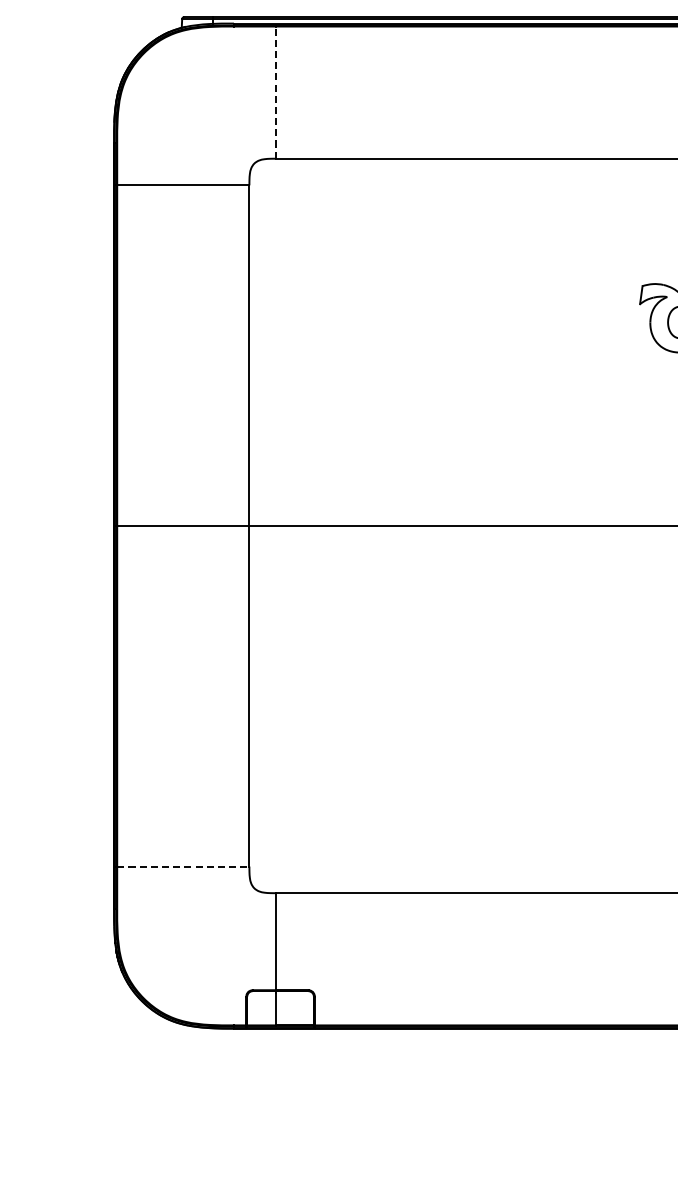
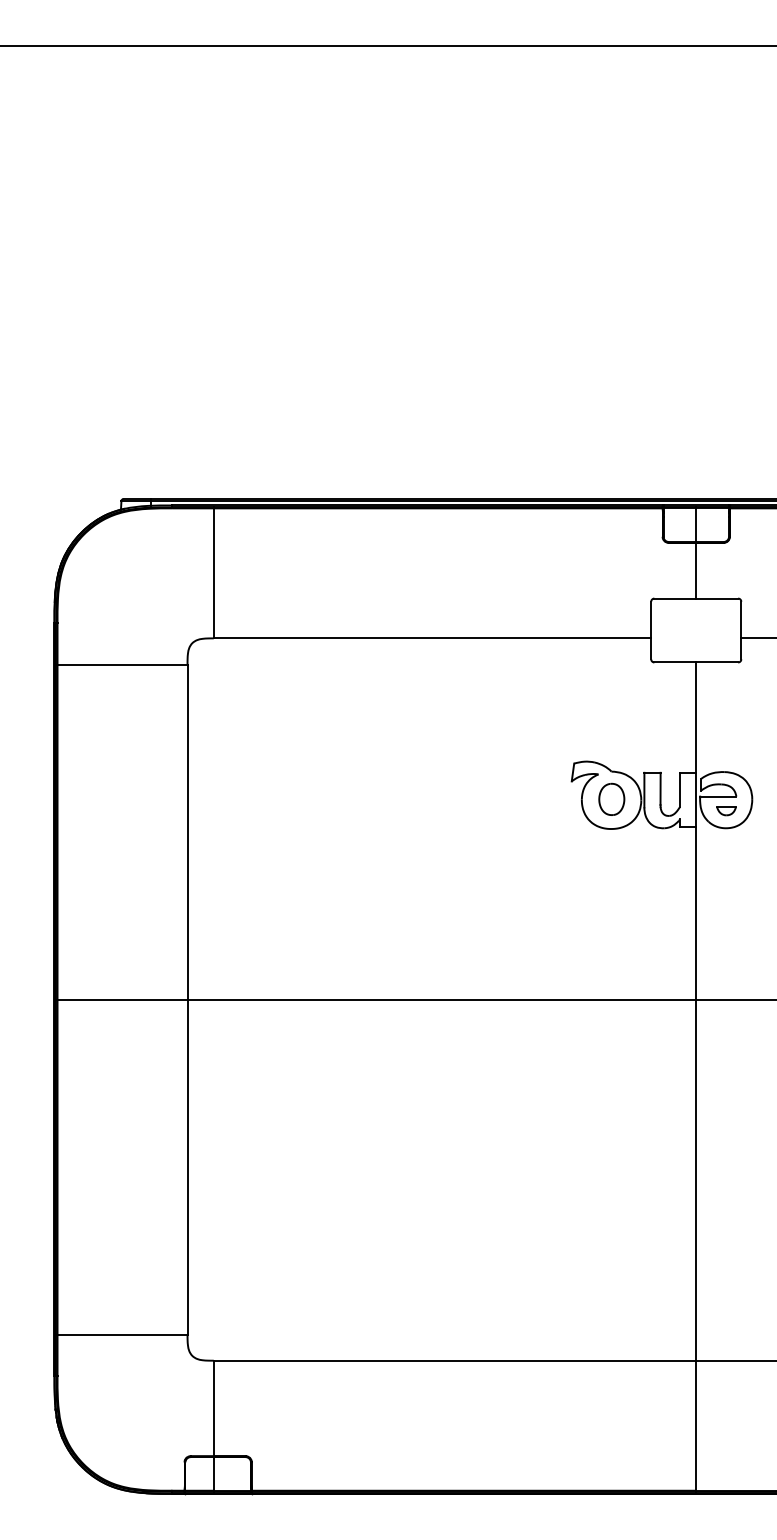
line: (275, 91) -> (213, 572), dashed -> solid
line: (184, 866) -> (123, 1334), dashed -> solid

